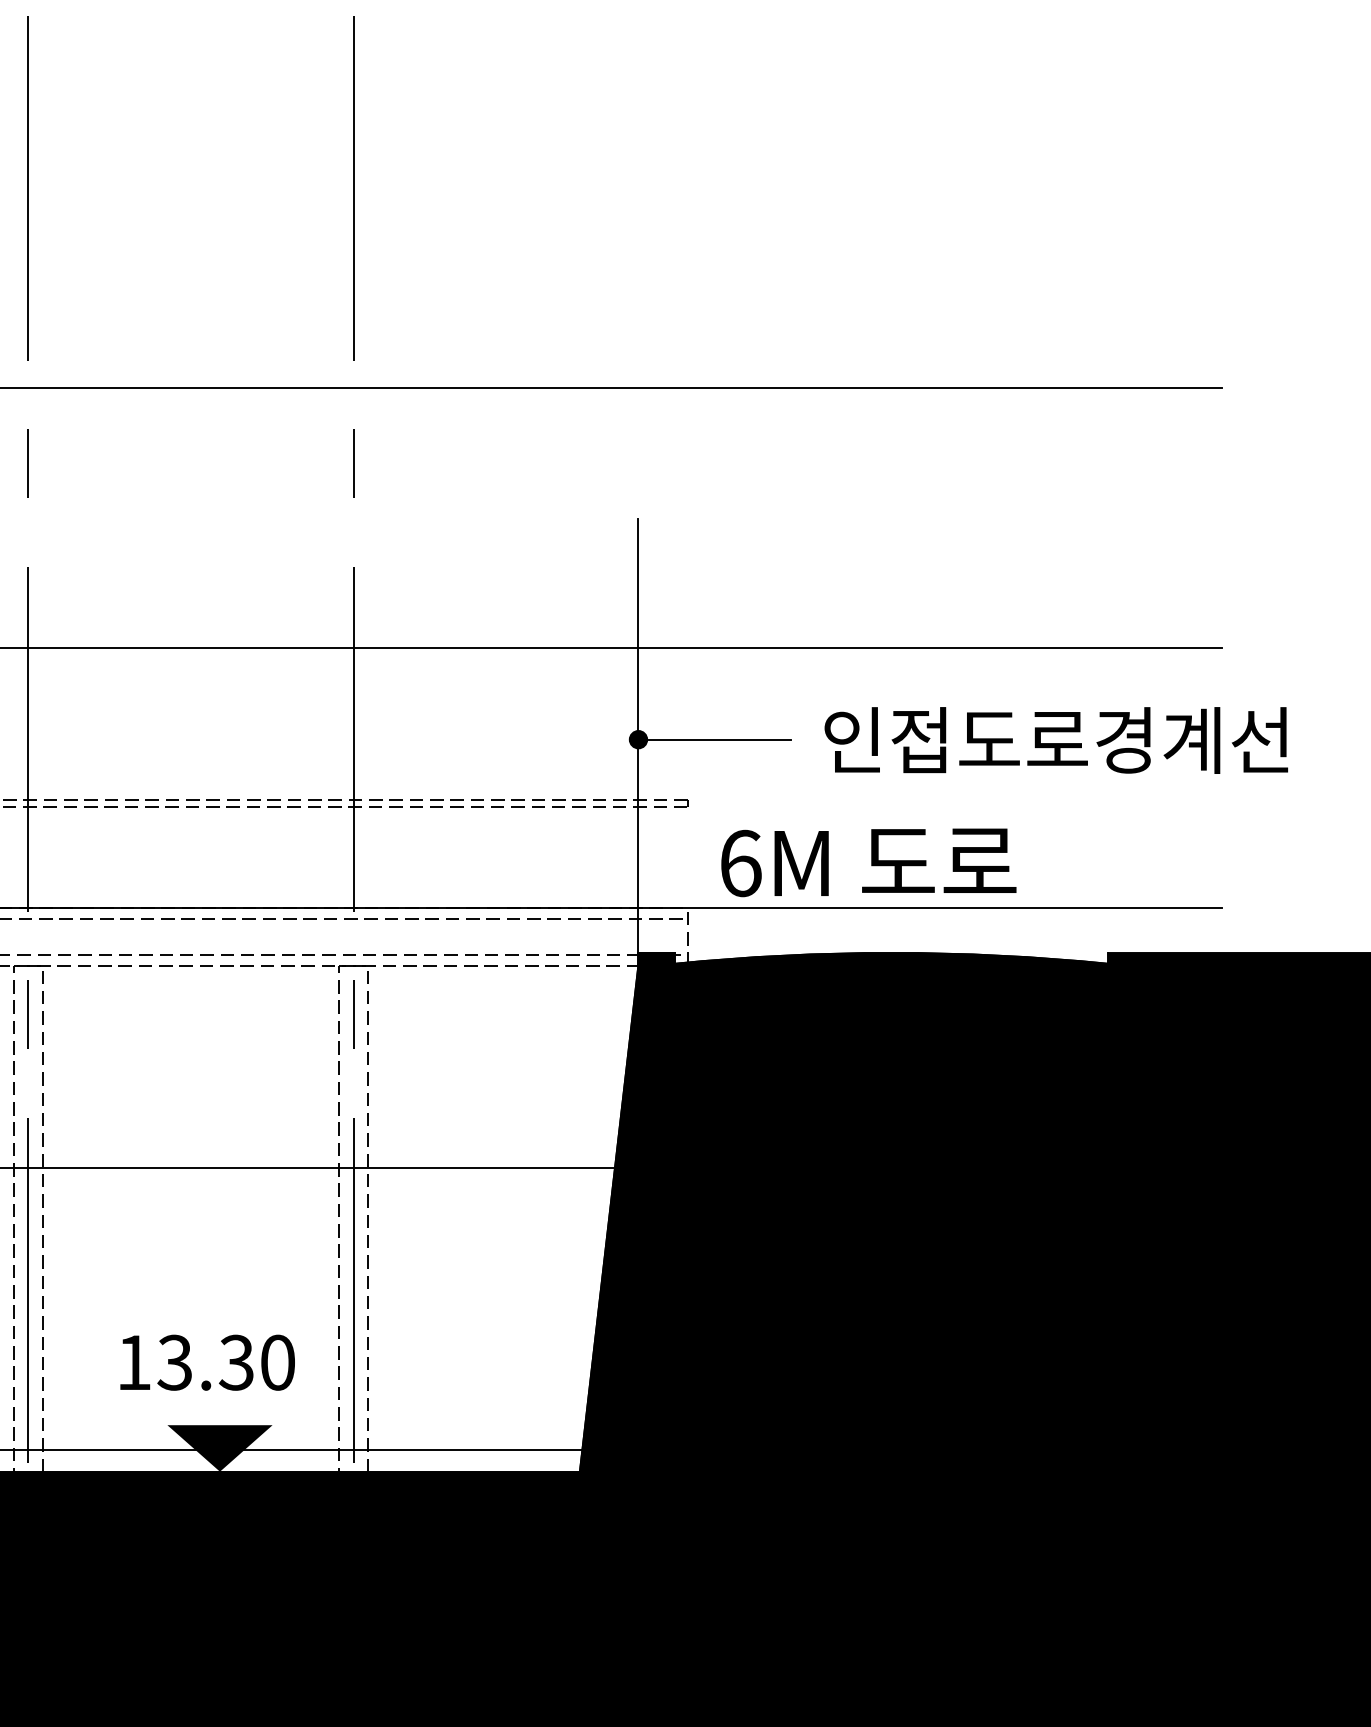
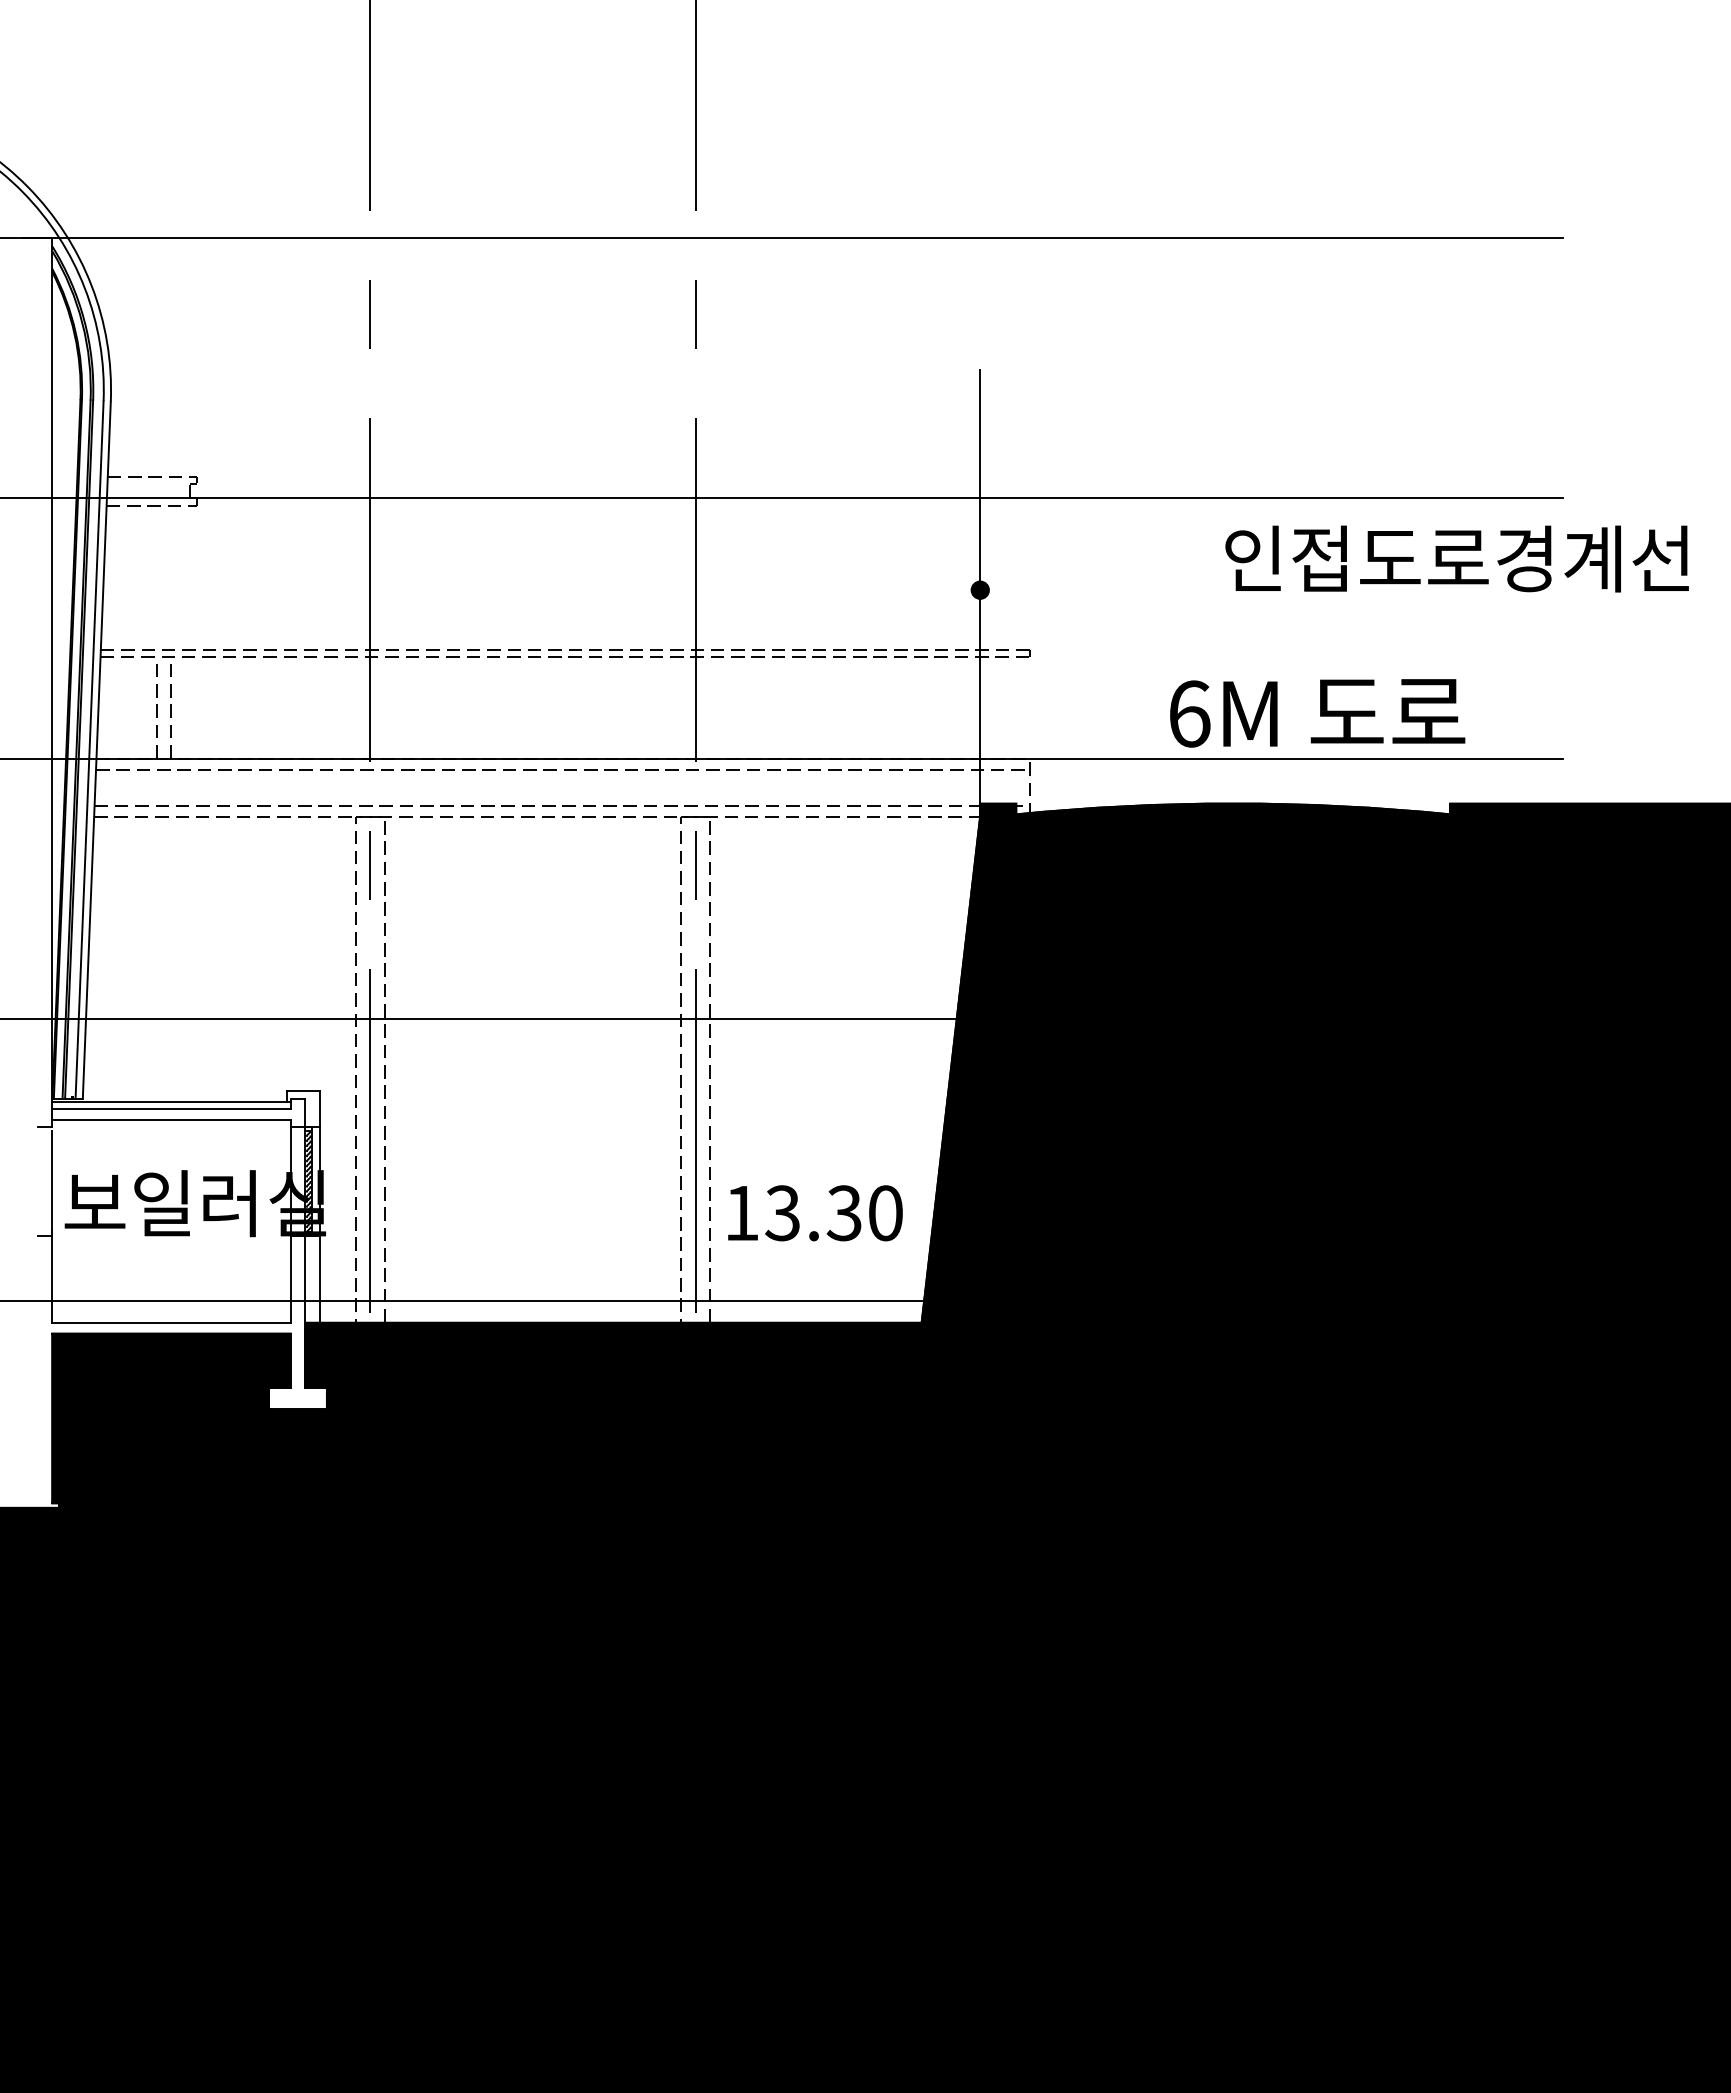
line: (714, 739) -> (1056, 590), removed
text: (1055, 739) -> (1456, 558), moved
text: (868, 862) -> (1317, 713), moved
text: (207, 1362) -> (815, 1213), moved
fill: (219, 1447) -> (561, 1298), removed

